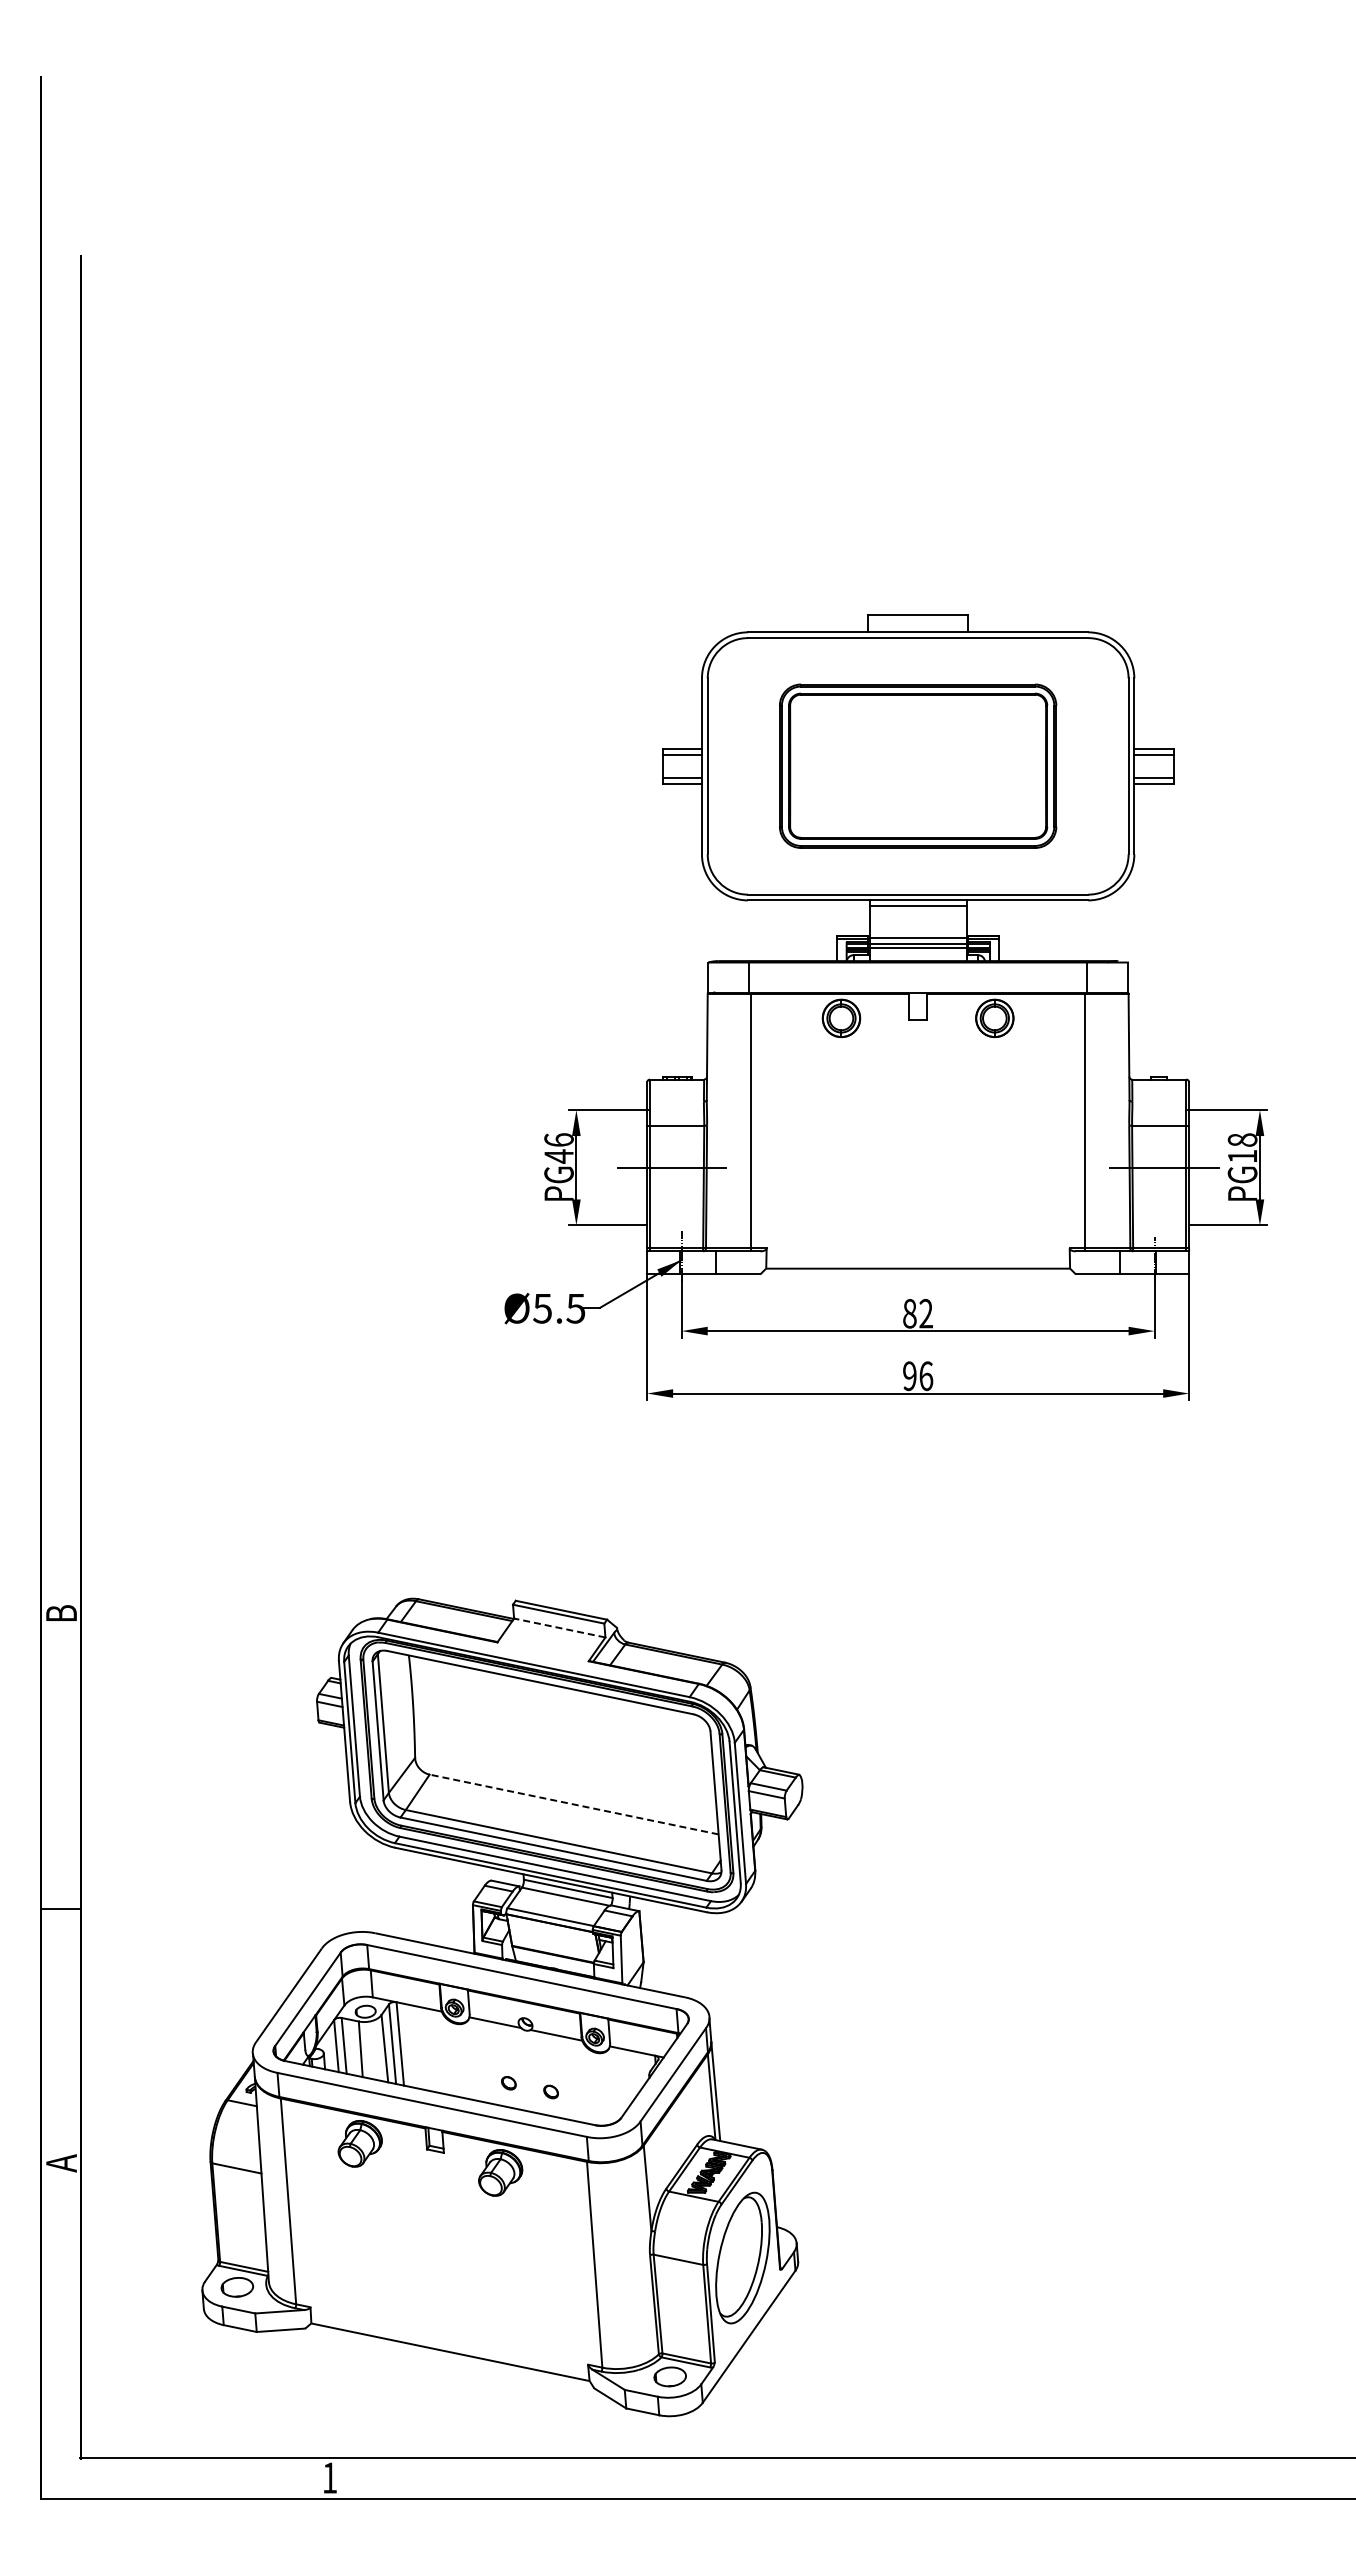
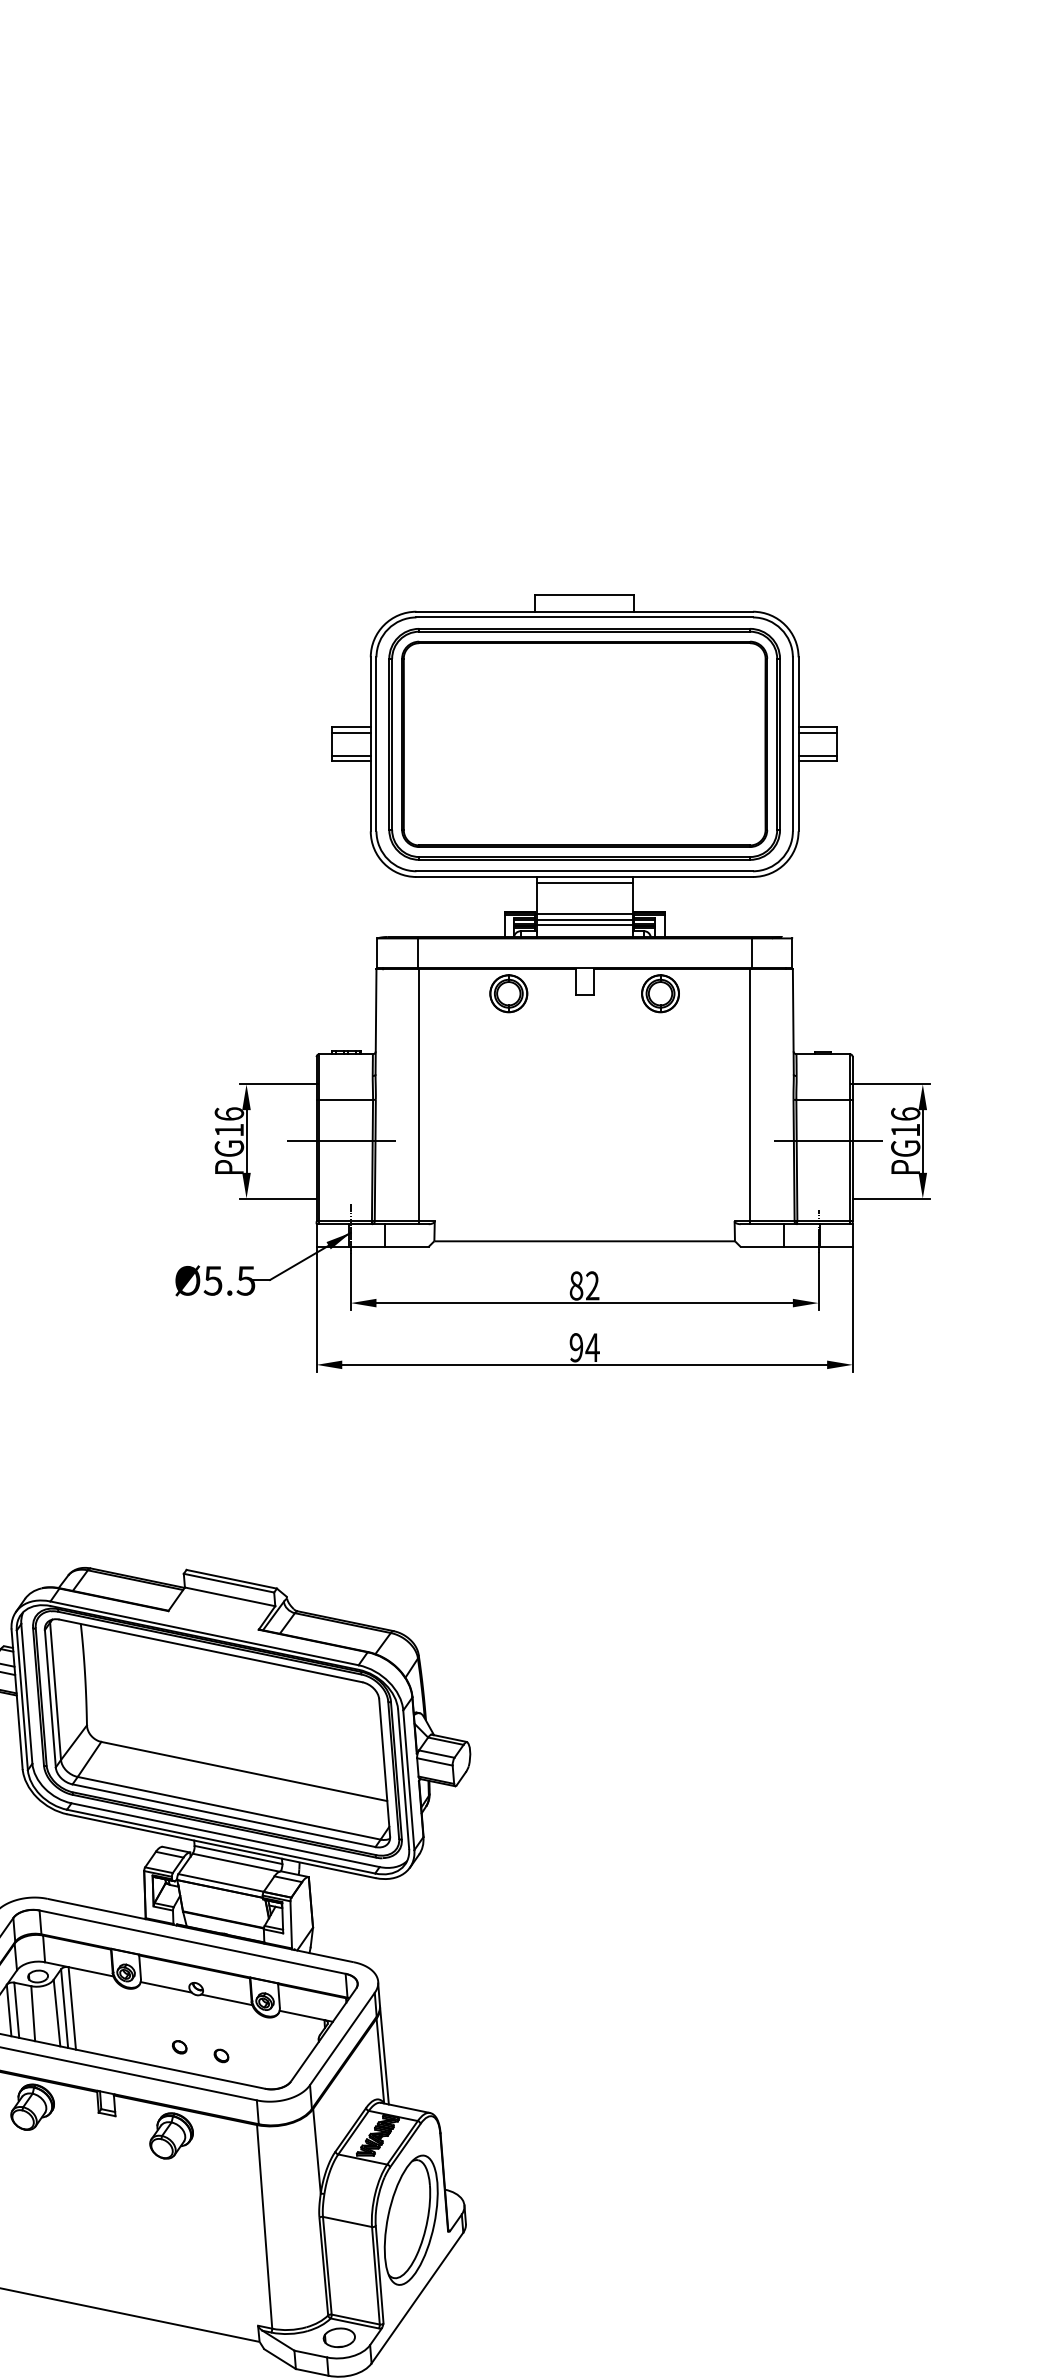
part: (917, 765) -> (584, 743), size x1.43
text: (1242, 1139) -> (905, 1113), PG18 -> PG16
text: (558, 1156) -> (228, 1130), PG46 -> PG16
text: (925, 1376) -> (591, 1348), 96 -> 94
line: (559, 1628) -> (229, 1597), dashed -> solid
line: (574, 1804) -> (244, 1771), dashed -> solid

